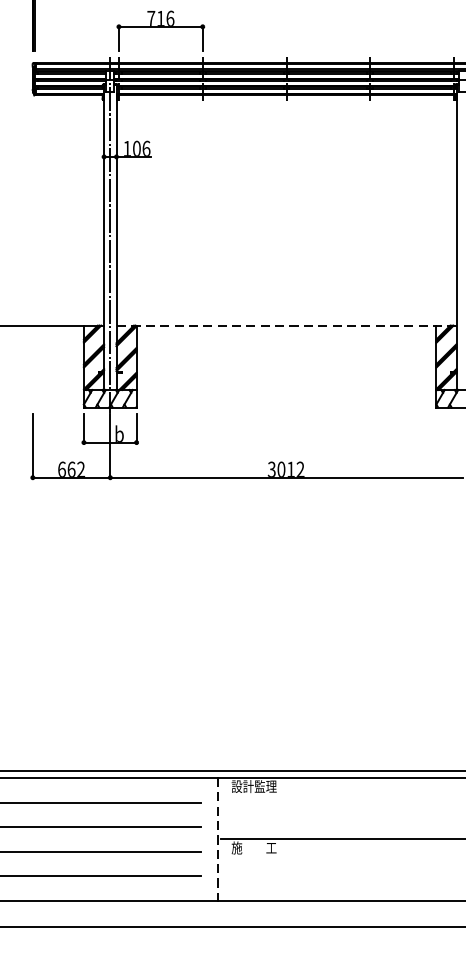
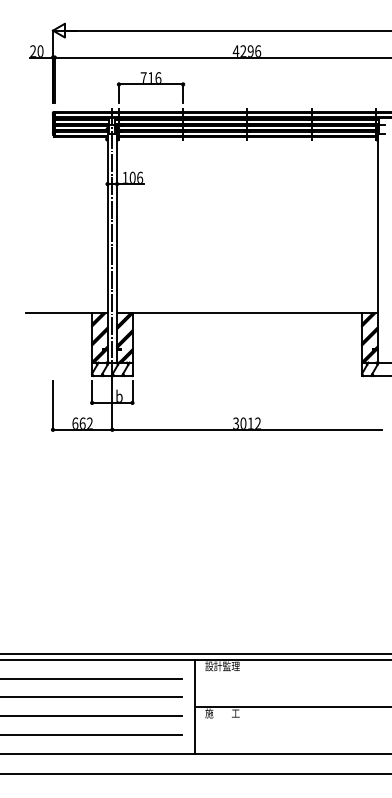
line: (285, 325) -> (246, 313), dashed -> solid
line: (218, 840) -> (195, 707), dashed -> solid

